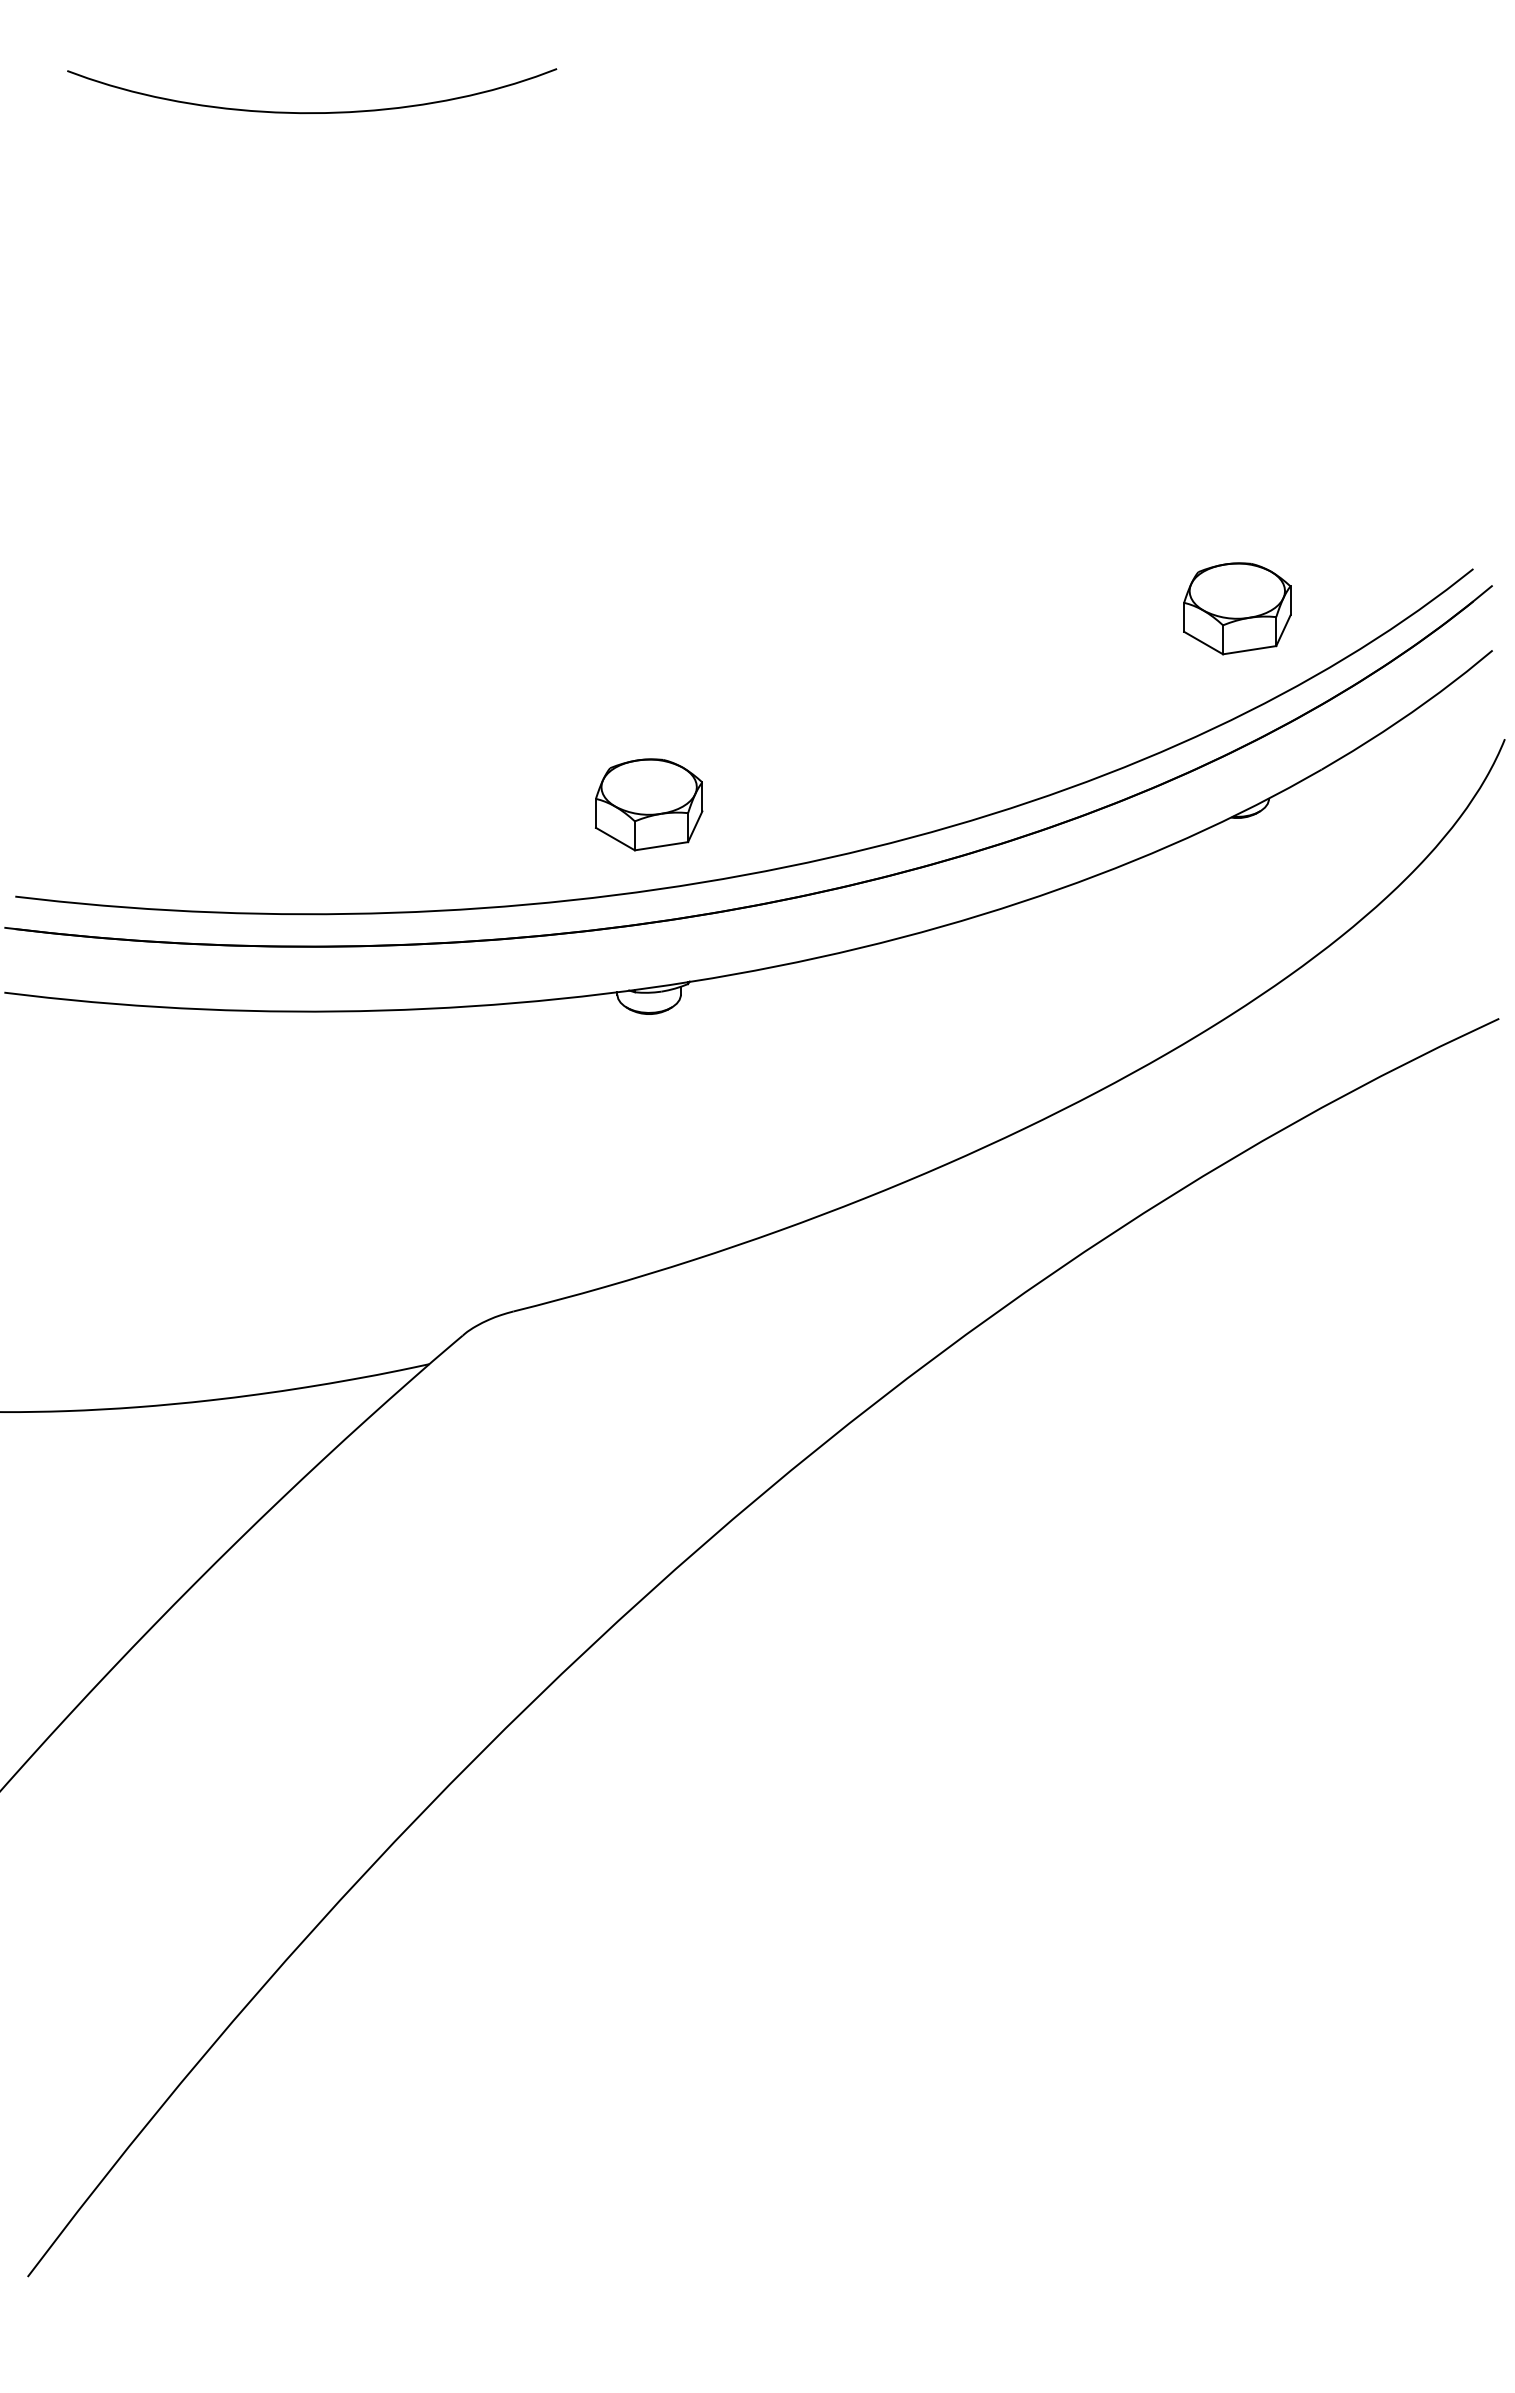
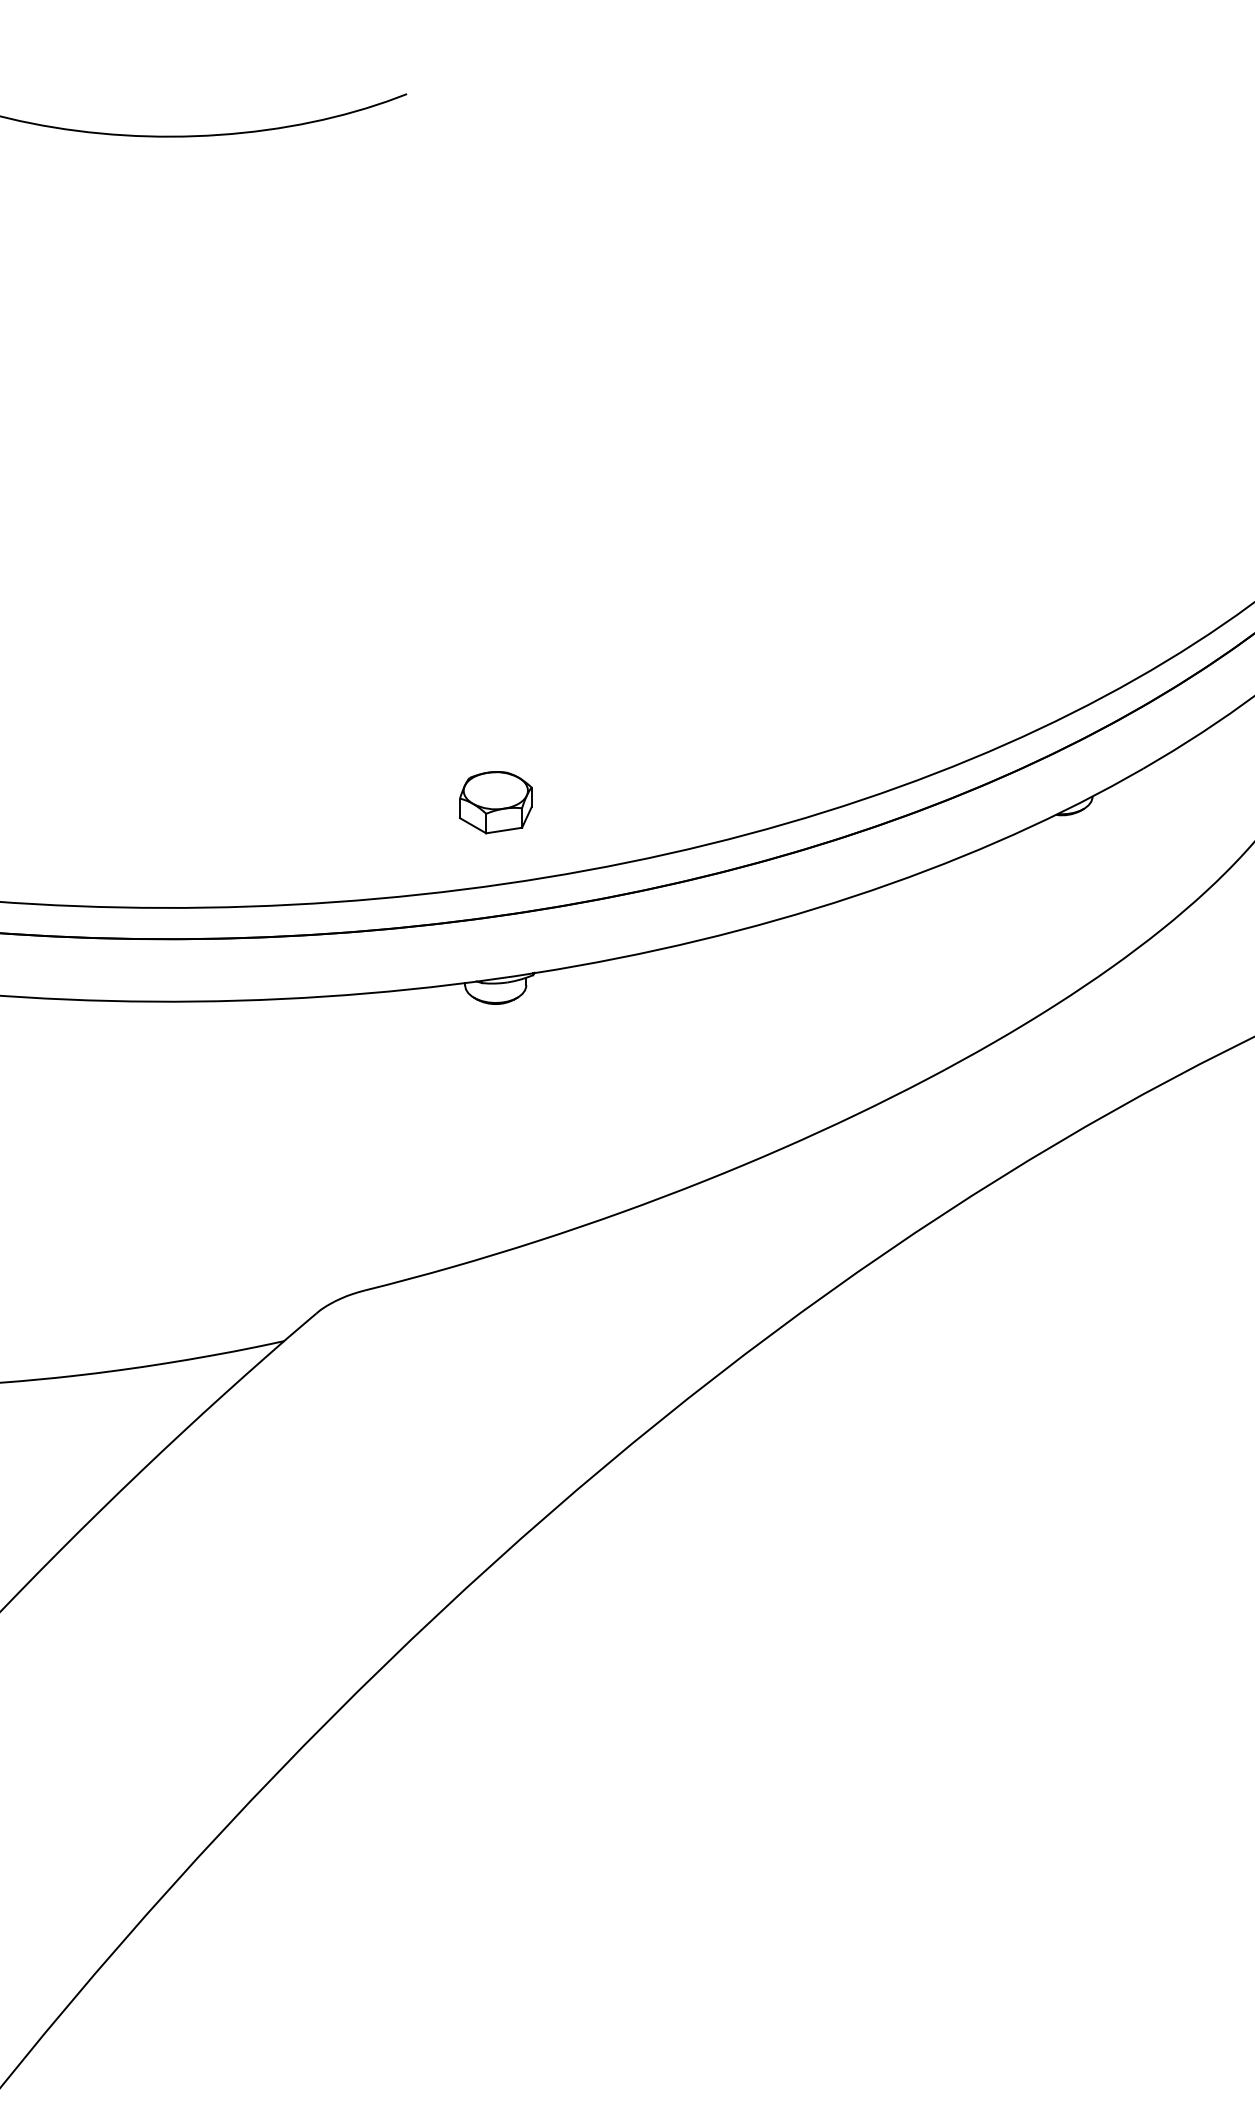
part: (1237, 608) -> (1062, 613), removed
part: (649, 804) -> (496, 802), size x0.7

